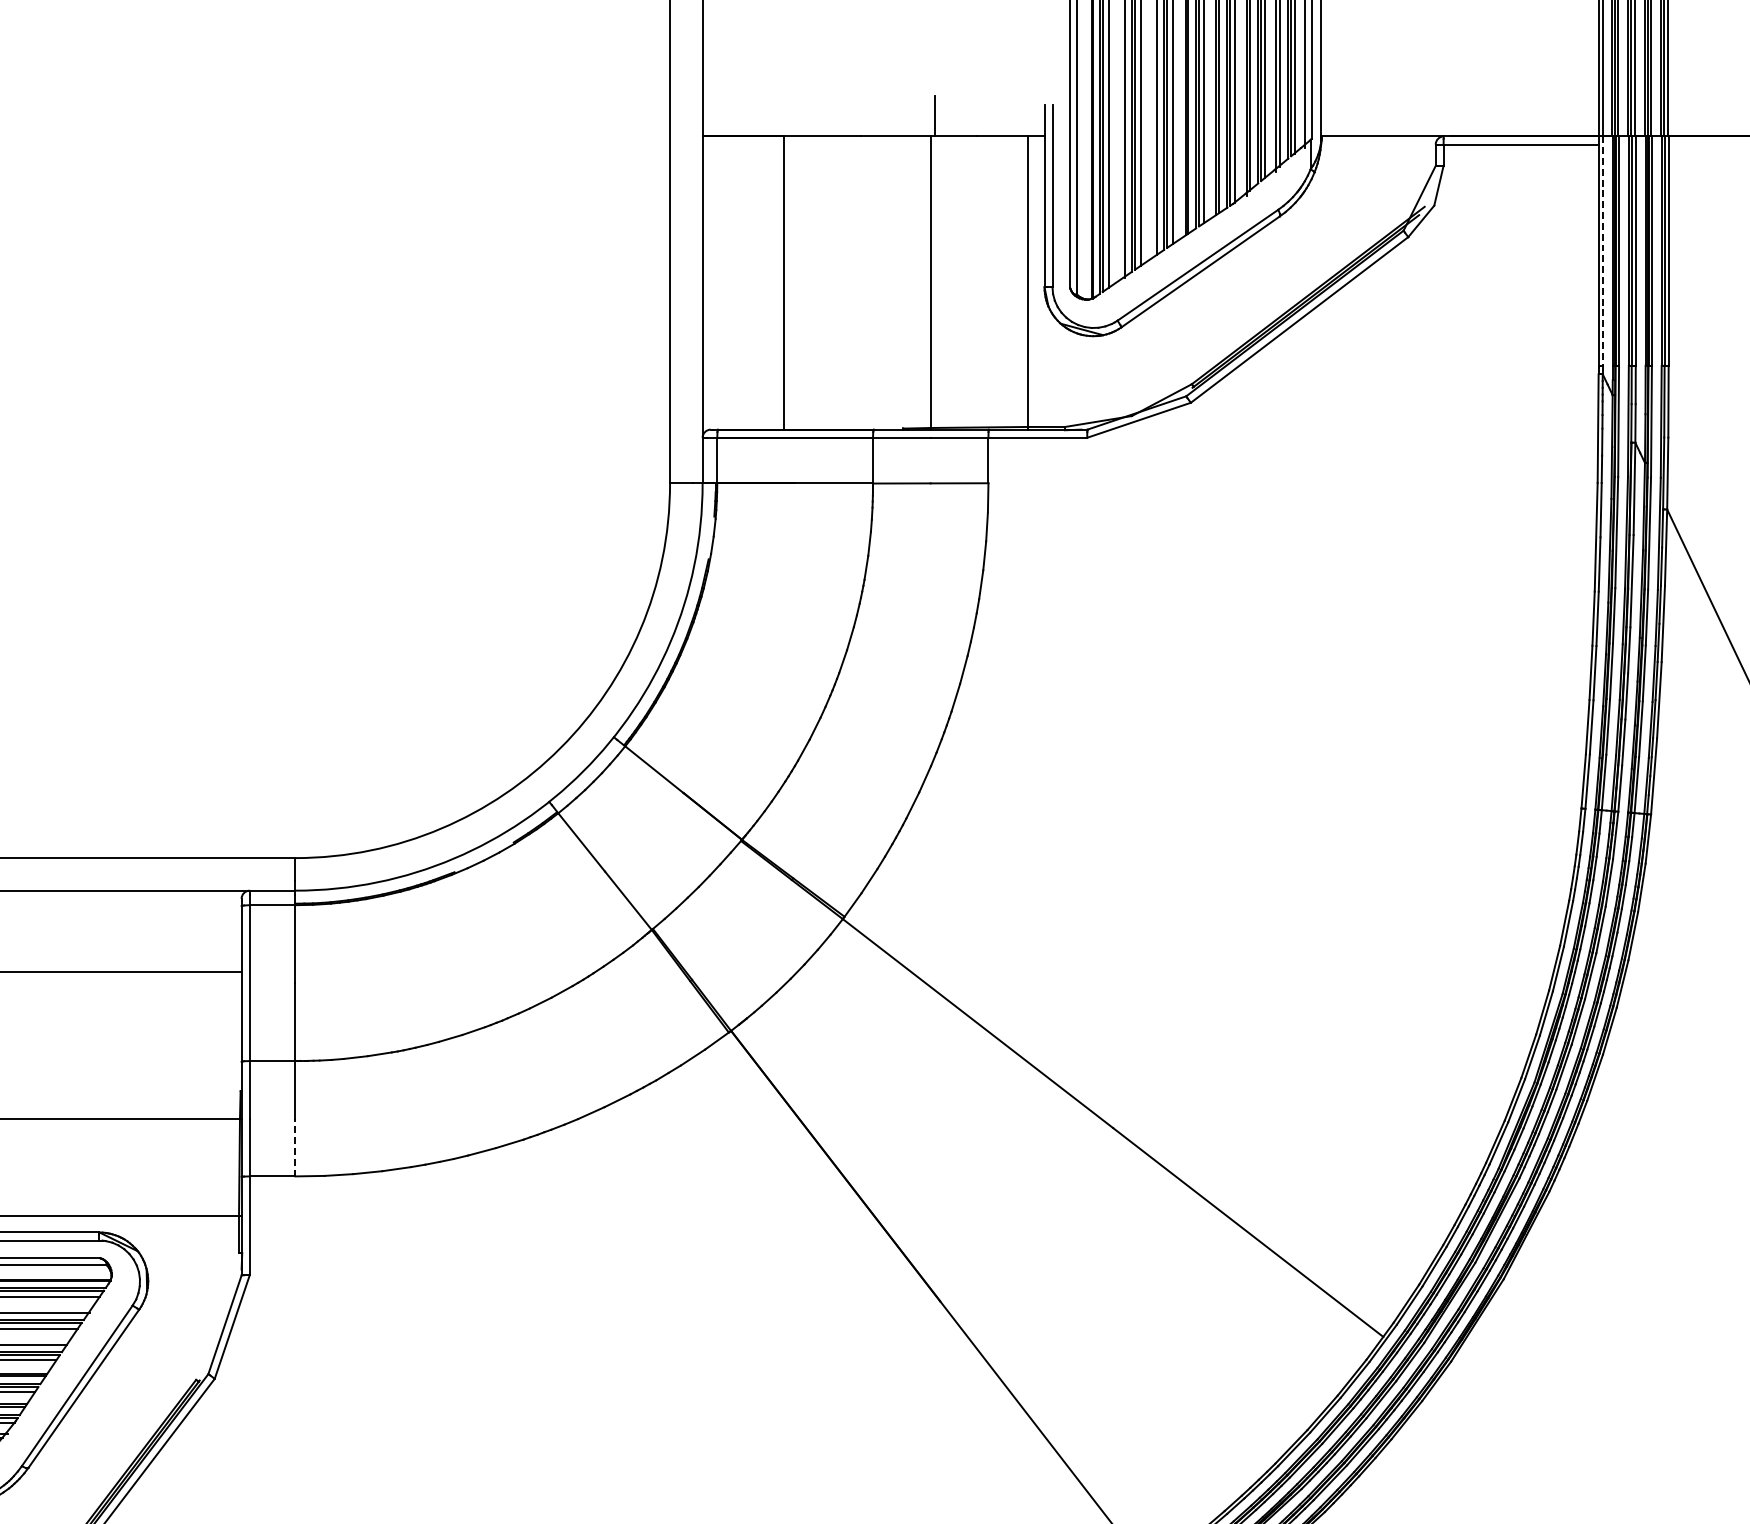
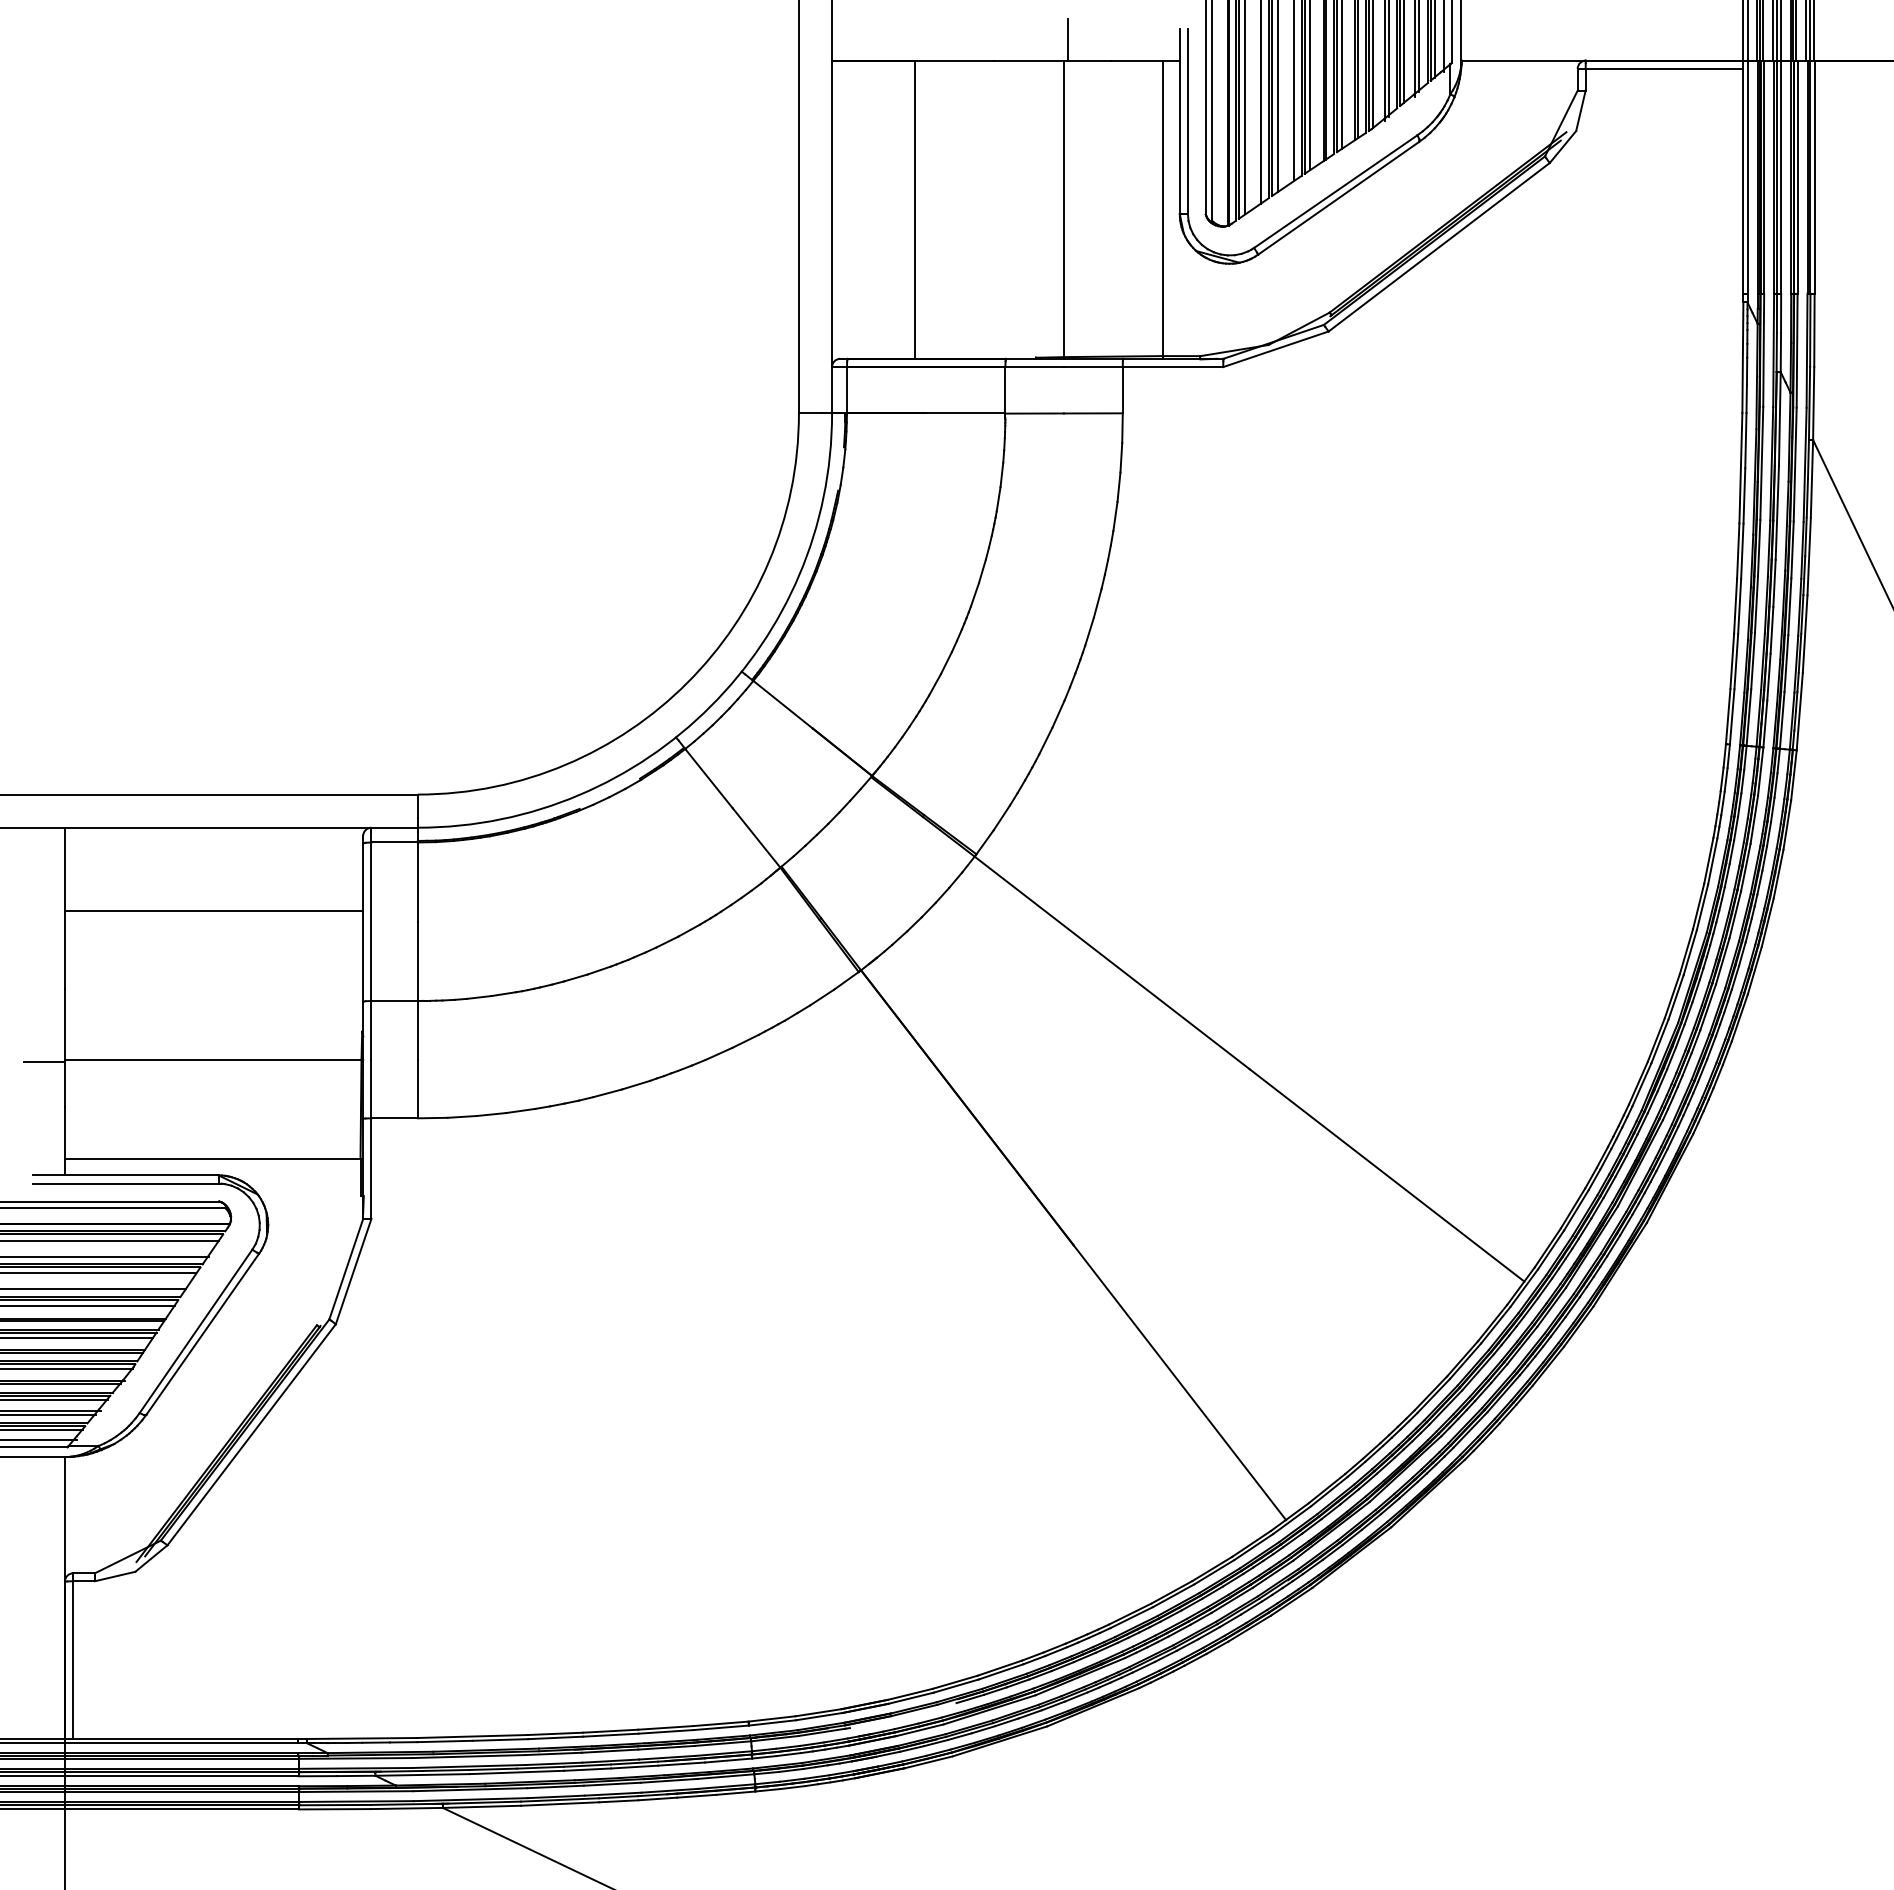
line: (1602, 251) -> (1747, 177), dashed -> solid
line: (295, 1147) -> (417, 1088), dashed -> solid

